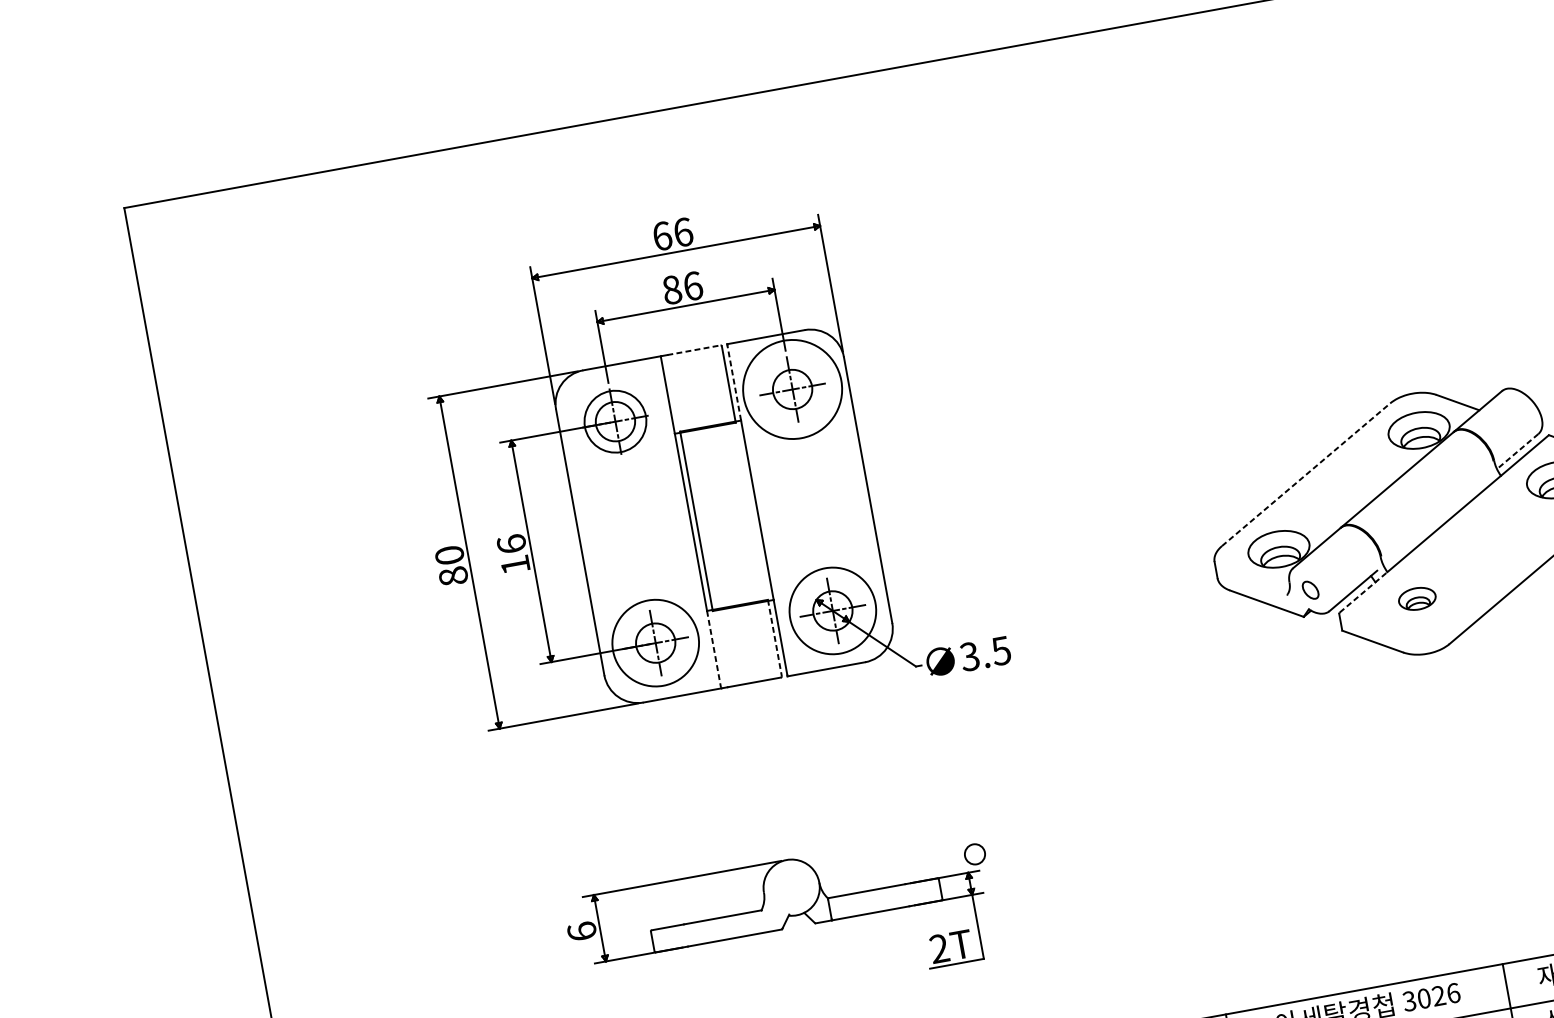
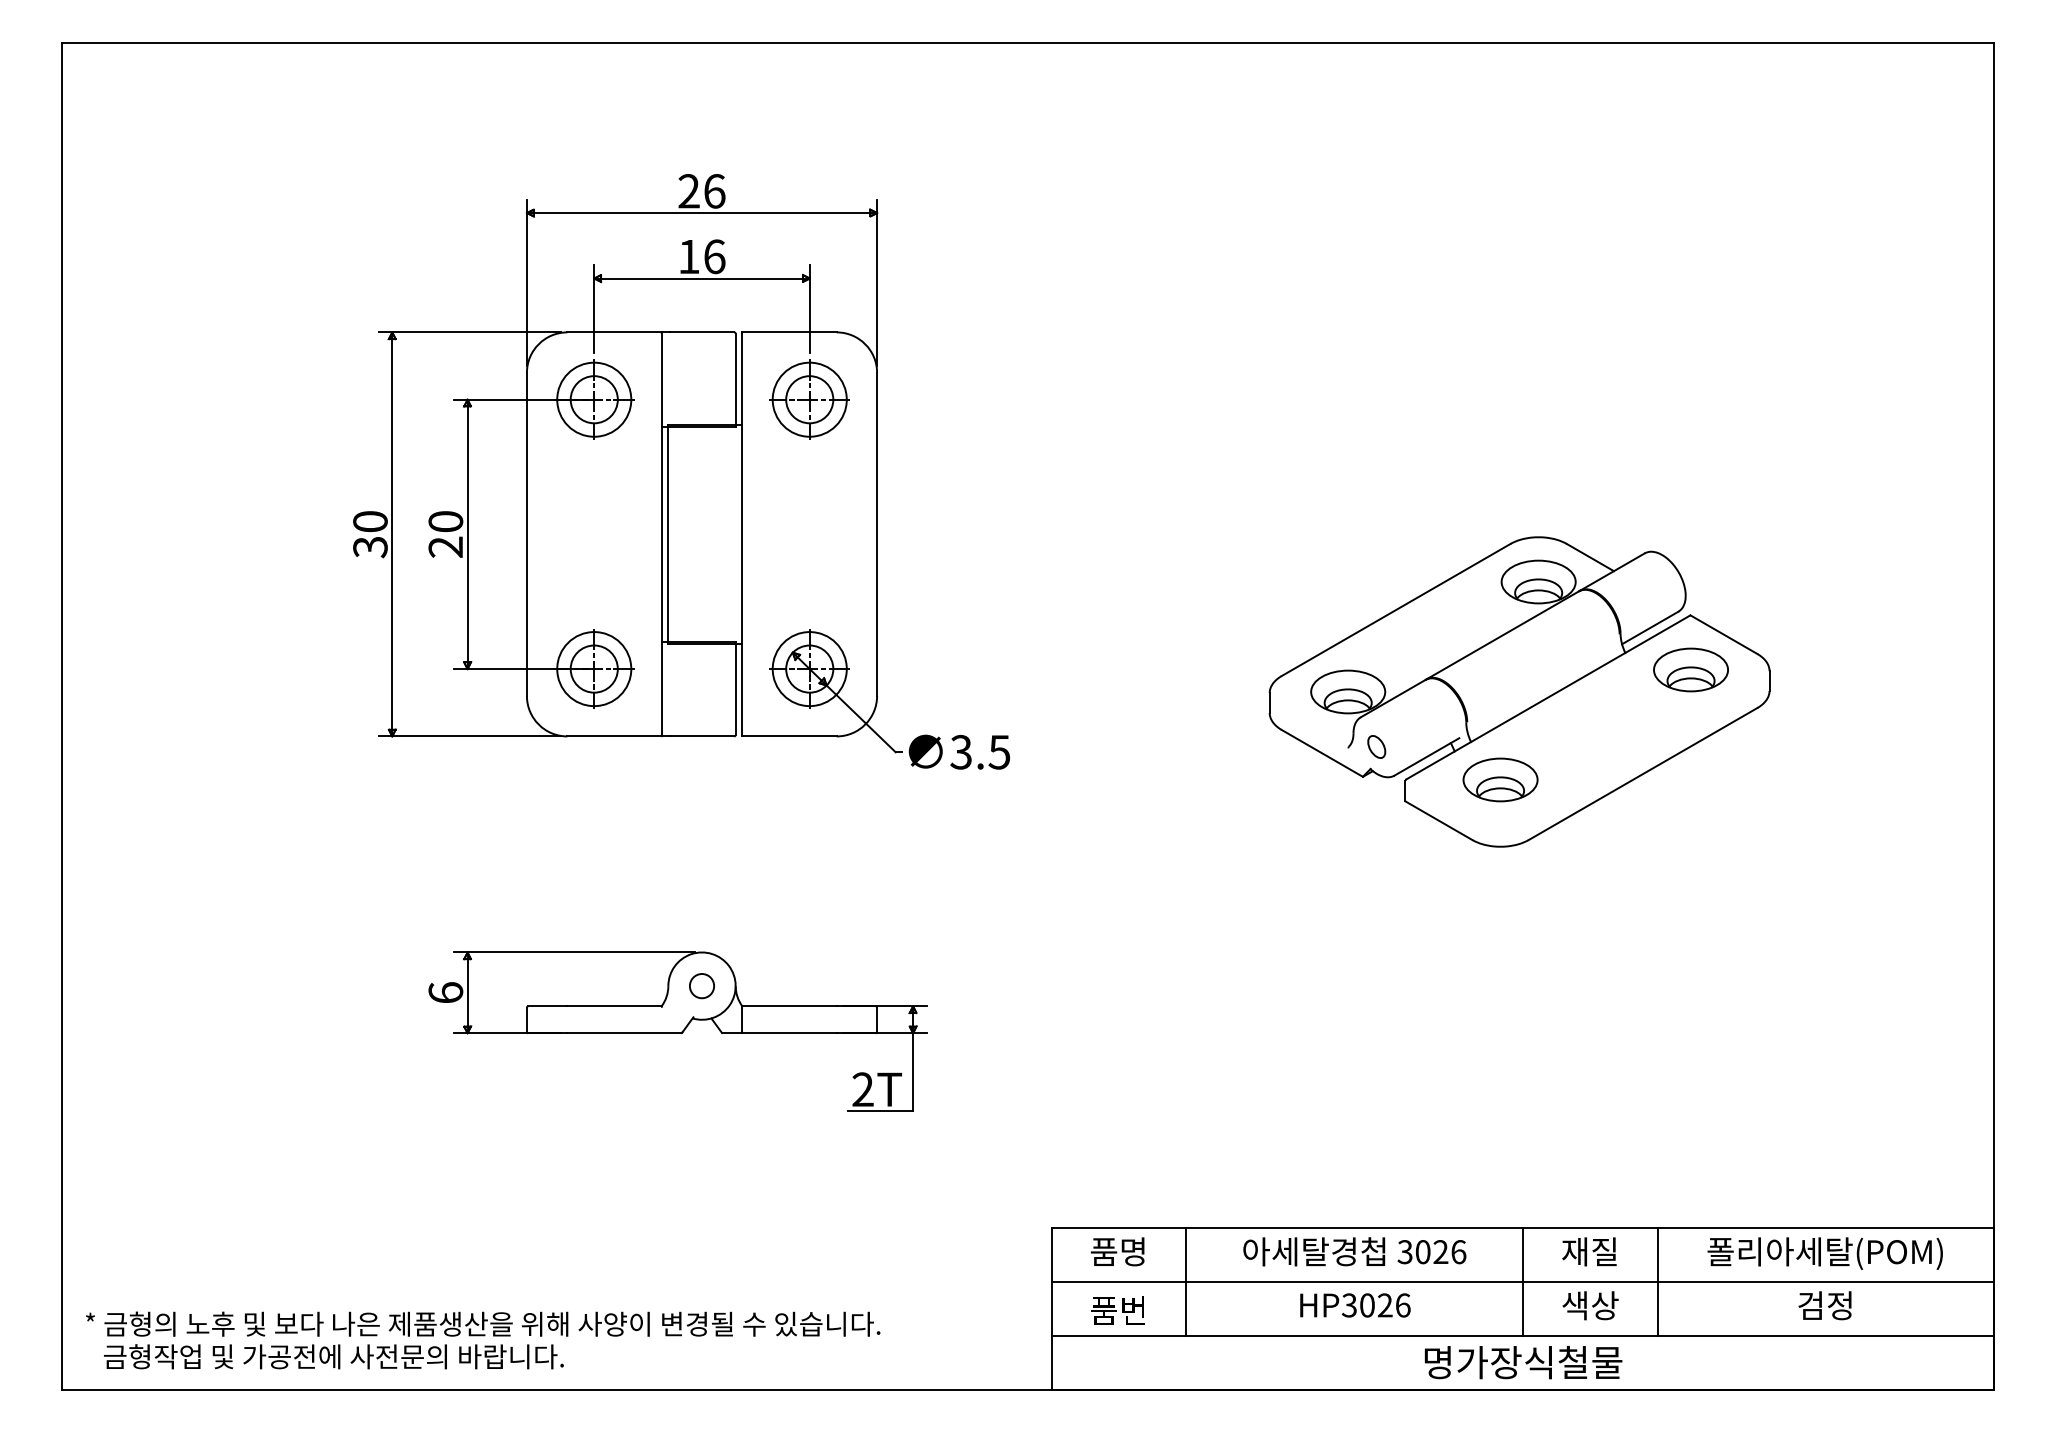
text: (661, 236) -> (688, 191), 66 -> 26
text: (671, 289) -> (688, 256), 86 -> 16
line: (694, 350) -> (702, 332), dashed -> solid
line: (734, 382) -> (742, 379), dashed -> solid
circle: (792, 389) -> (809, 399), size x0.62
line: (1517, 452) -> (1649, 628), dashed -> solid
line: (1306, 475) -> (1396, 610), dashed -> solid
text: (513, 553) -> (445, 533), 16 -> 20
text: (453, 576) -> (370, 547), 80 -> 30
line: (1364, 592) -> (1439, 760), dashed -> solid
part: (1417, 598) -> (1500, 779), size x1.67
circle: (832, 611) -> (809, 669), size x0.71
line: (774, 638) -> (735, 689), dashed -> solid
circle: (655, 643) -> (594, 669), size x0.71
line: (714, 649) -> (661, 689), dashed -> solid
circle: (974, 854) -> (701, 986), moved

